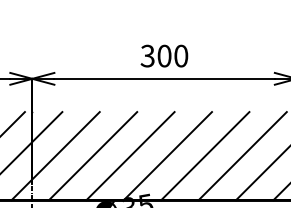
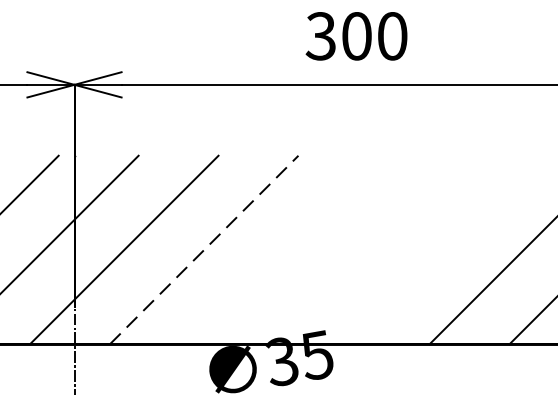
line: (93, 155) -> (205, 248), solid -> dashed
line: (130, 156) -> (284, 250), removed
line: (167, 156) -> (363, 250), removed
line: (205, 156) -> (444, 250), removed

